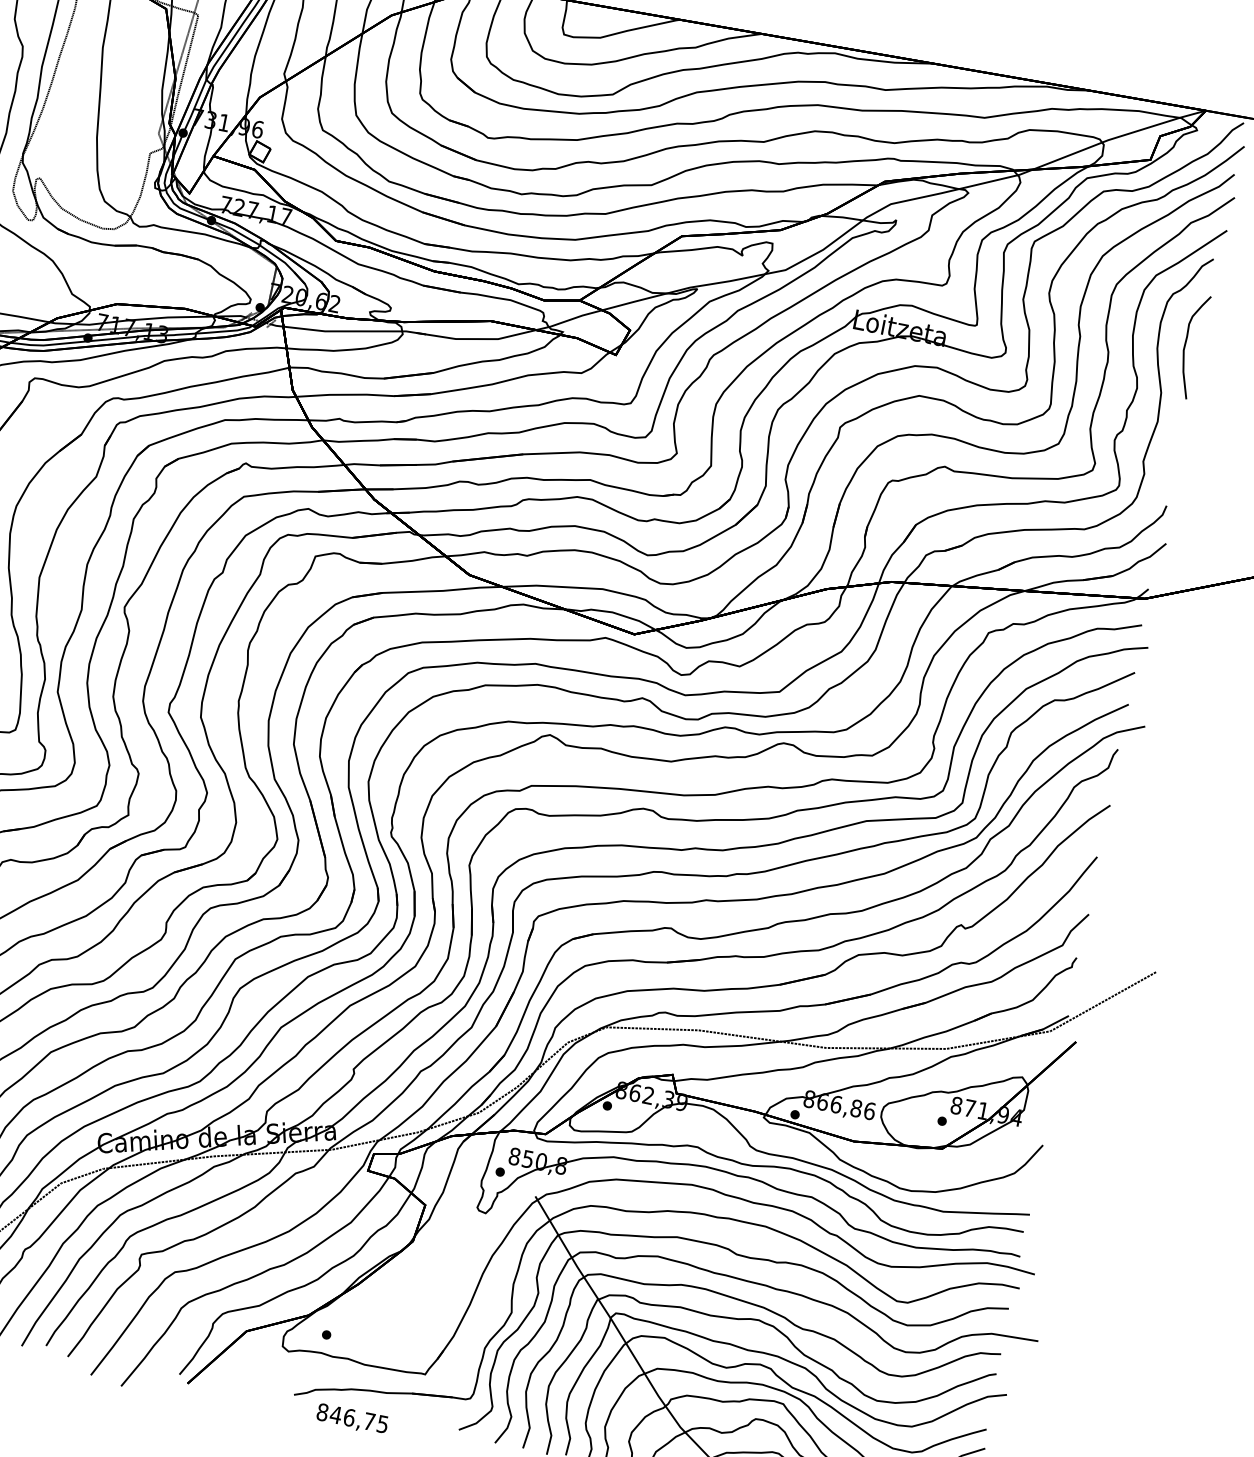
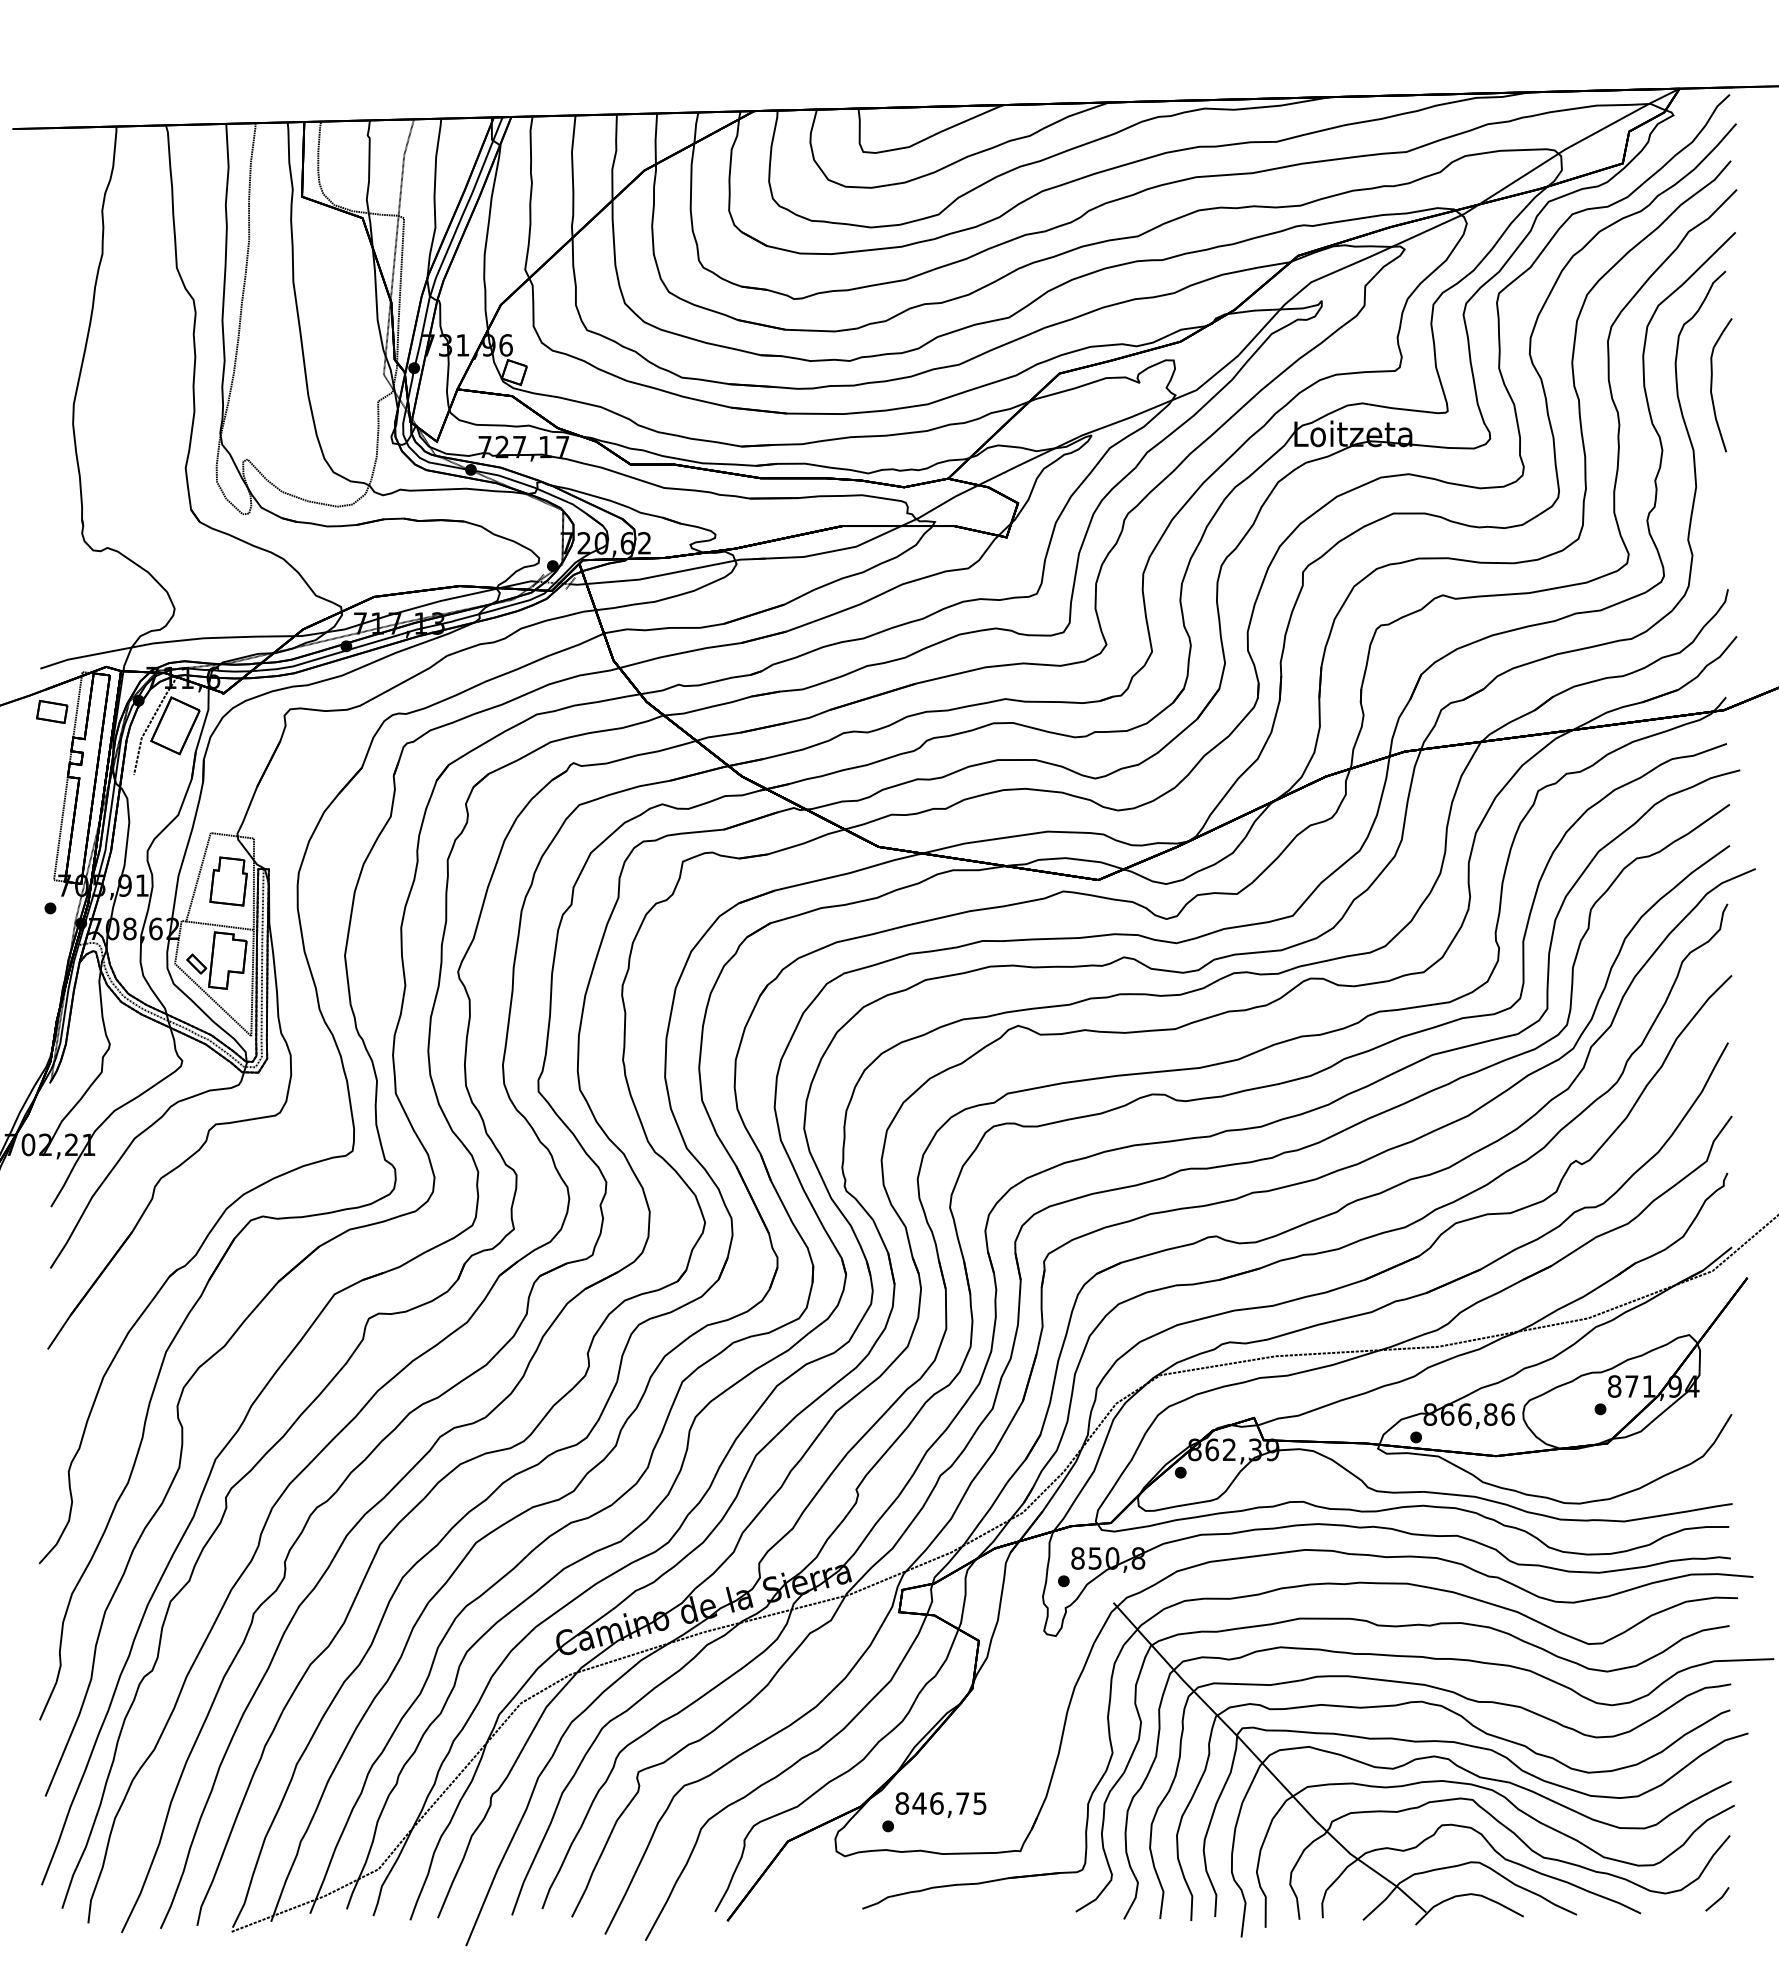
text: (352, 1418) -> (940, 1804), moved

